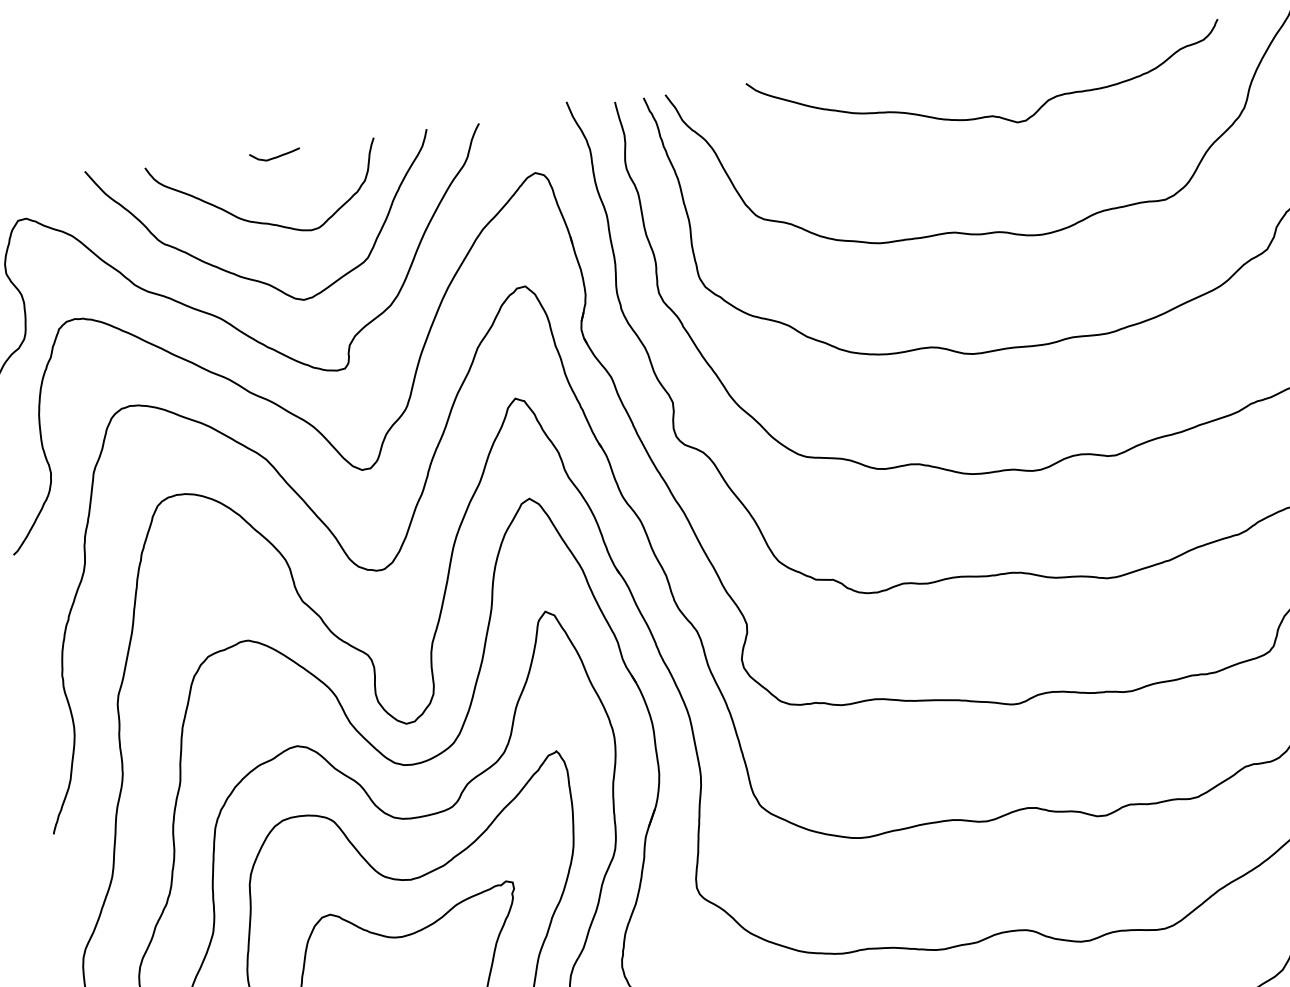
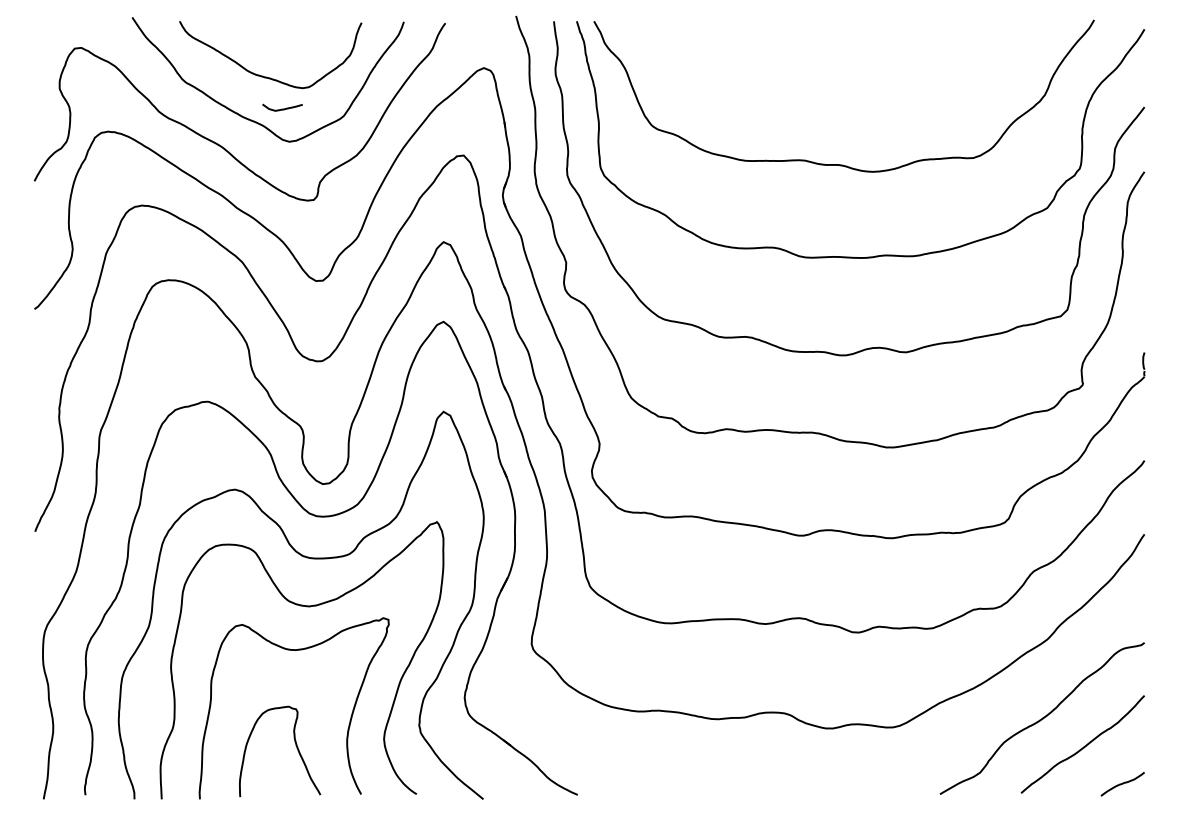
curve: (986, 115) -> (842, 72), removed
curve: (275, 156) -> (282, 108), moved

